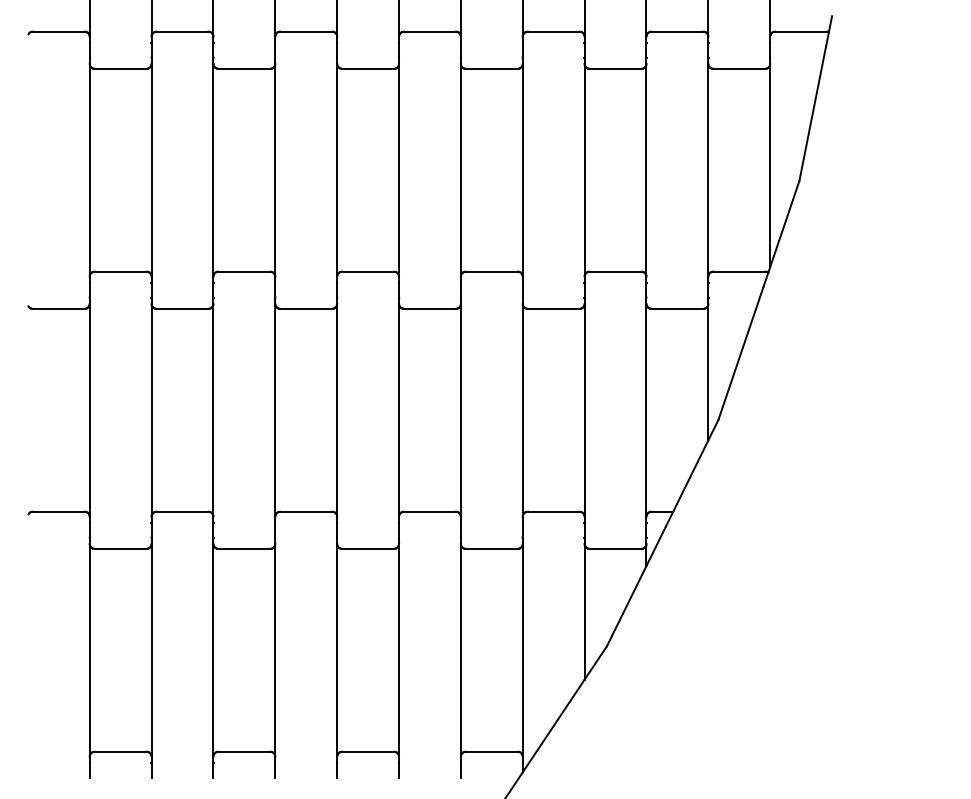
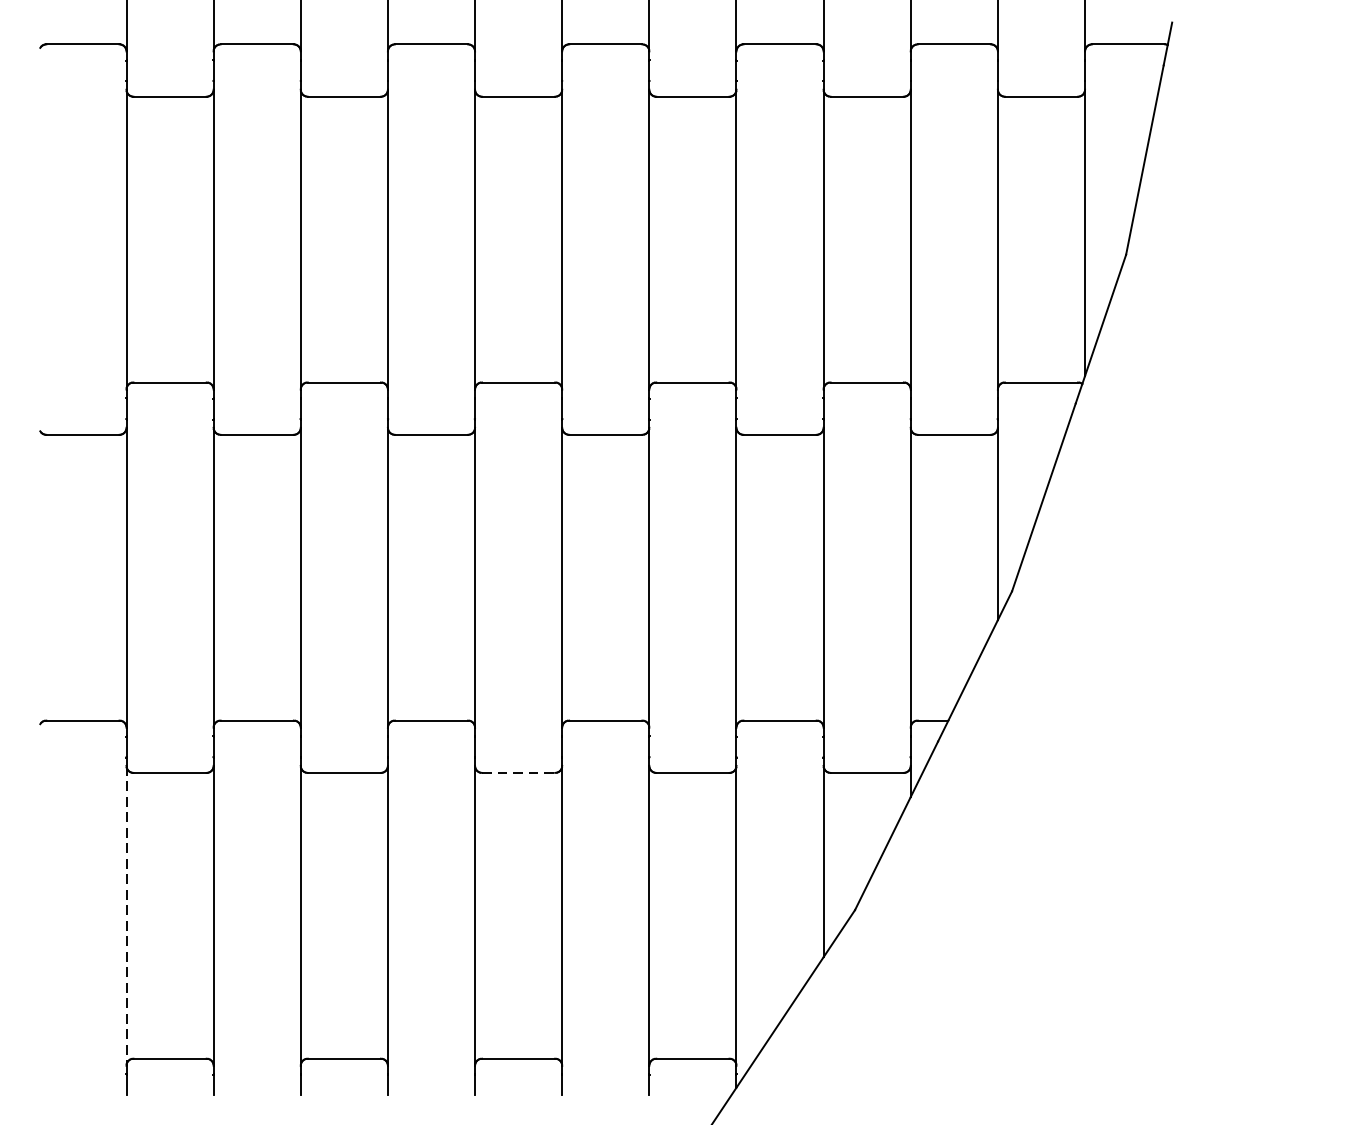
line: (368, 548) -> (519, 772), solid -> dashed
line: (89, 650) -> (126, 916), solid -> dashed

